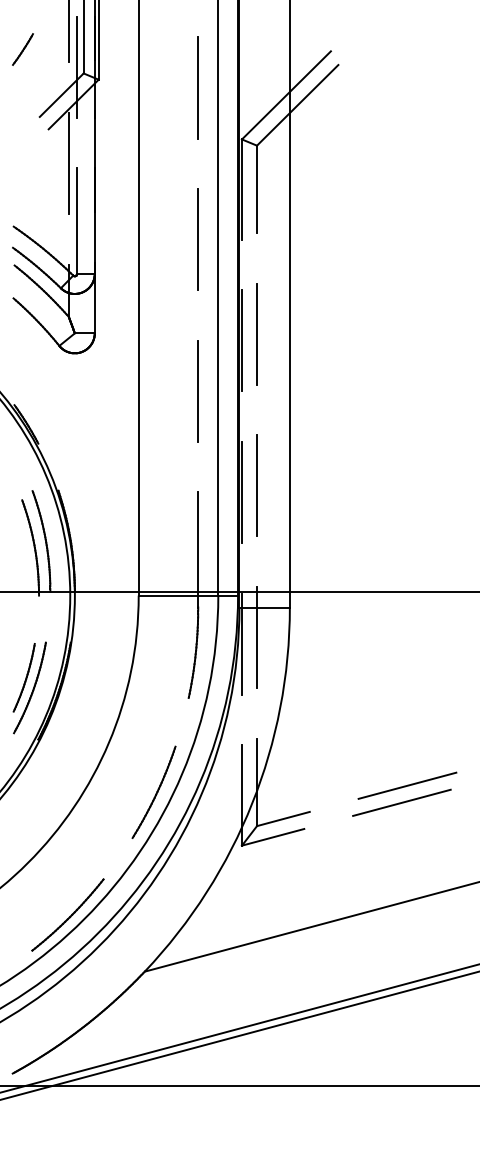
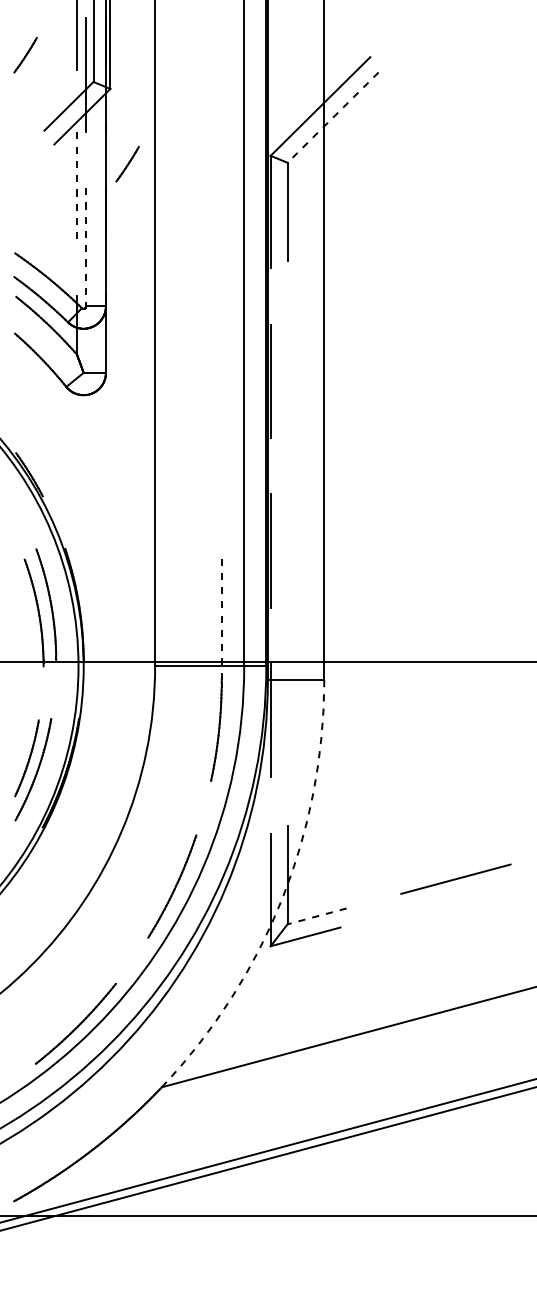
line: (198, 88) -> (221, 98), removed
line: (297, 106) -> (332, 118), solid -> dashed
line: (114, 146) -> (127, 163), added
line: (68, 163) -> (76, 182), solid -> dashed
line: (77, 221) -> (86, 247), solid -> dashed
line: (198, 239) -> (221, 267), removed
line: (256, 333) -> (287, 373), removed
line: (198, 391) -> (221, 437), removed
line: (256, 485) -> (287, 543), removed
line: (198, 549) -> (221, 614), solid -> dashed
line: (256, 636) -> (287, 712), removed
line: (401, 802) -> (449, 897), removed
arc: (252, 803) -> (282, 899), solid -> dashed
line: (283, 819) -> (317, 916), solid -> dashed

